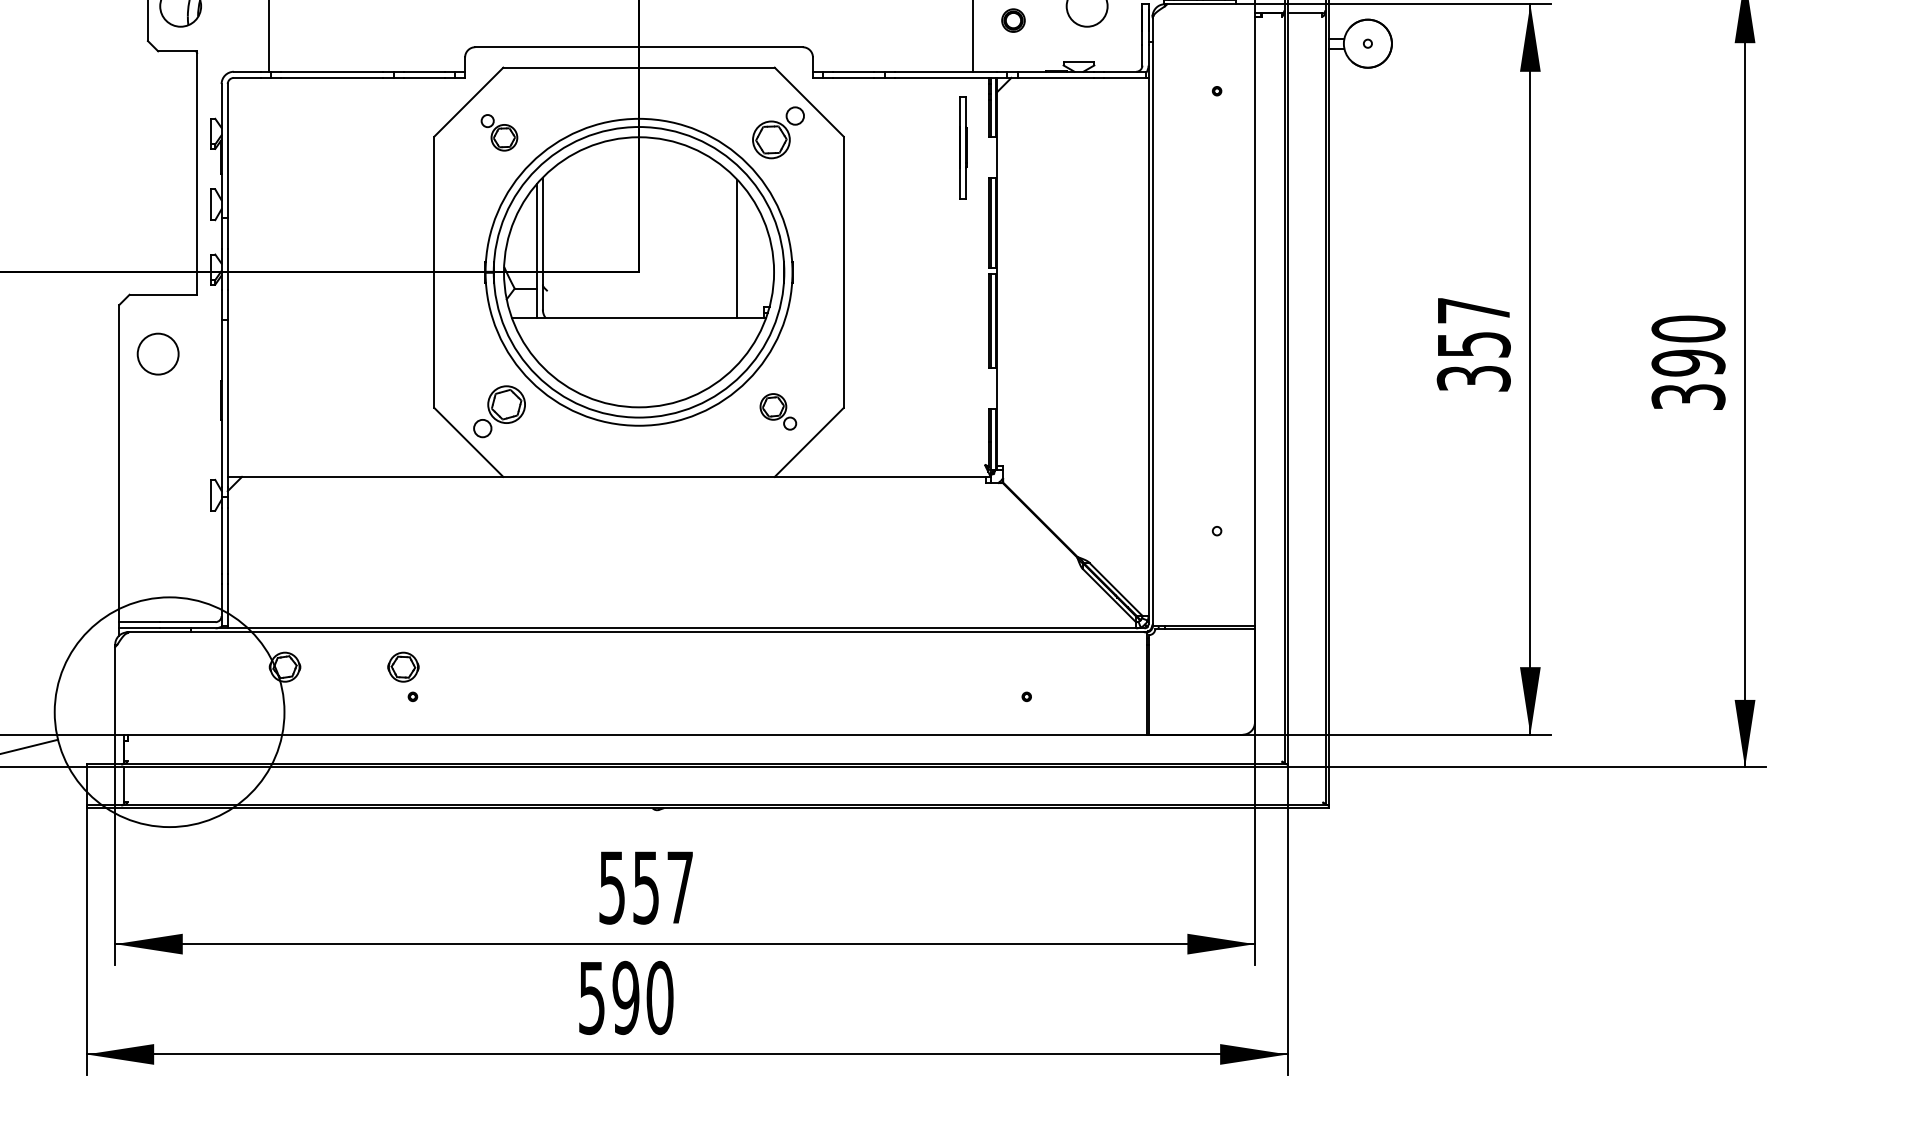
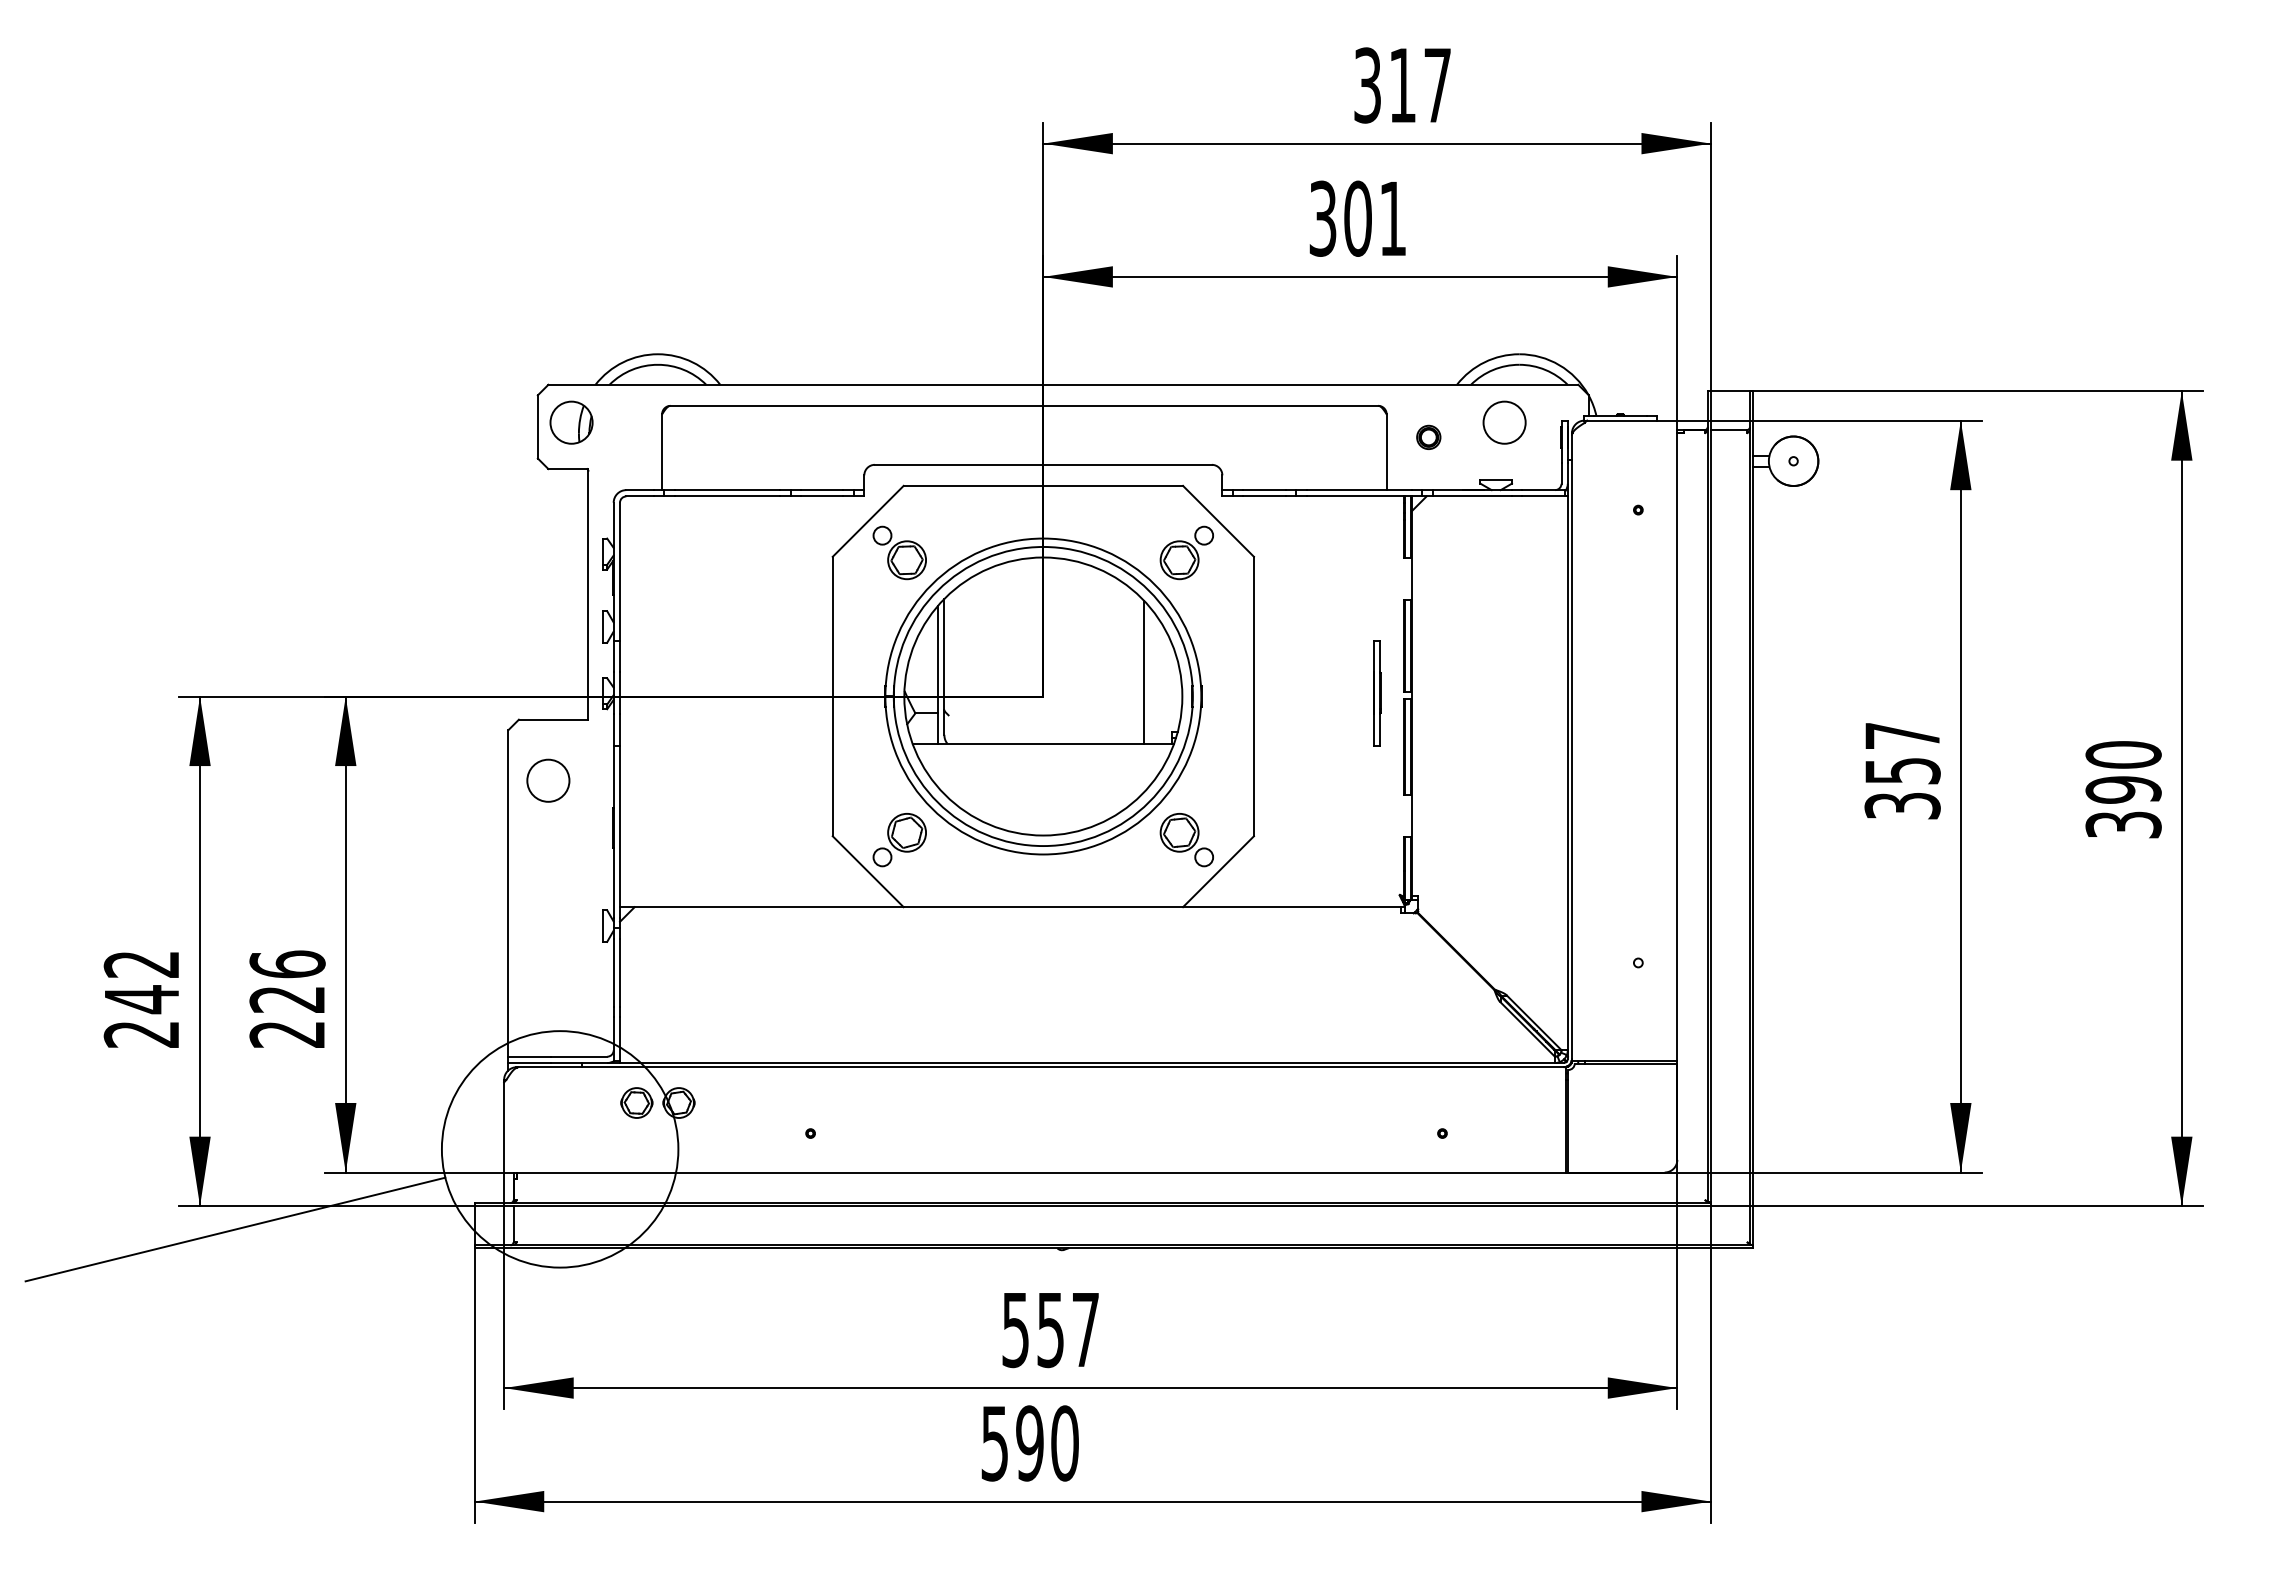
part: (499, 132) -> (899, 552), size x1.43
part: (963, 147) -> (1377, 693), moved
part: (778, 412) -> (1186, 840), size x1.43
part: (403, 666) -> (636, 1102), moved

